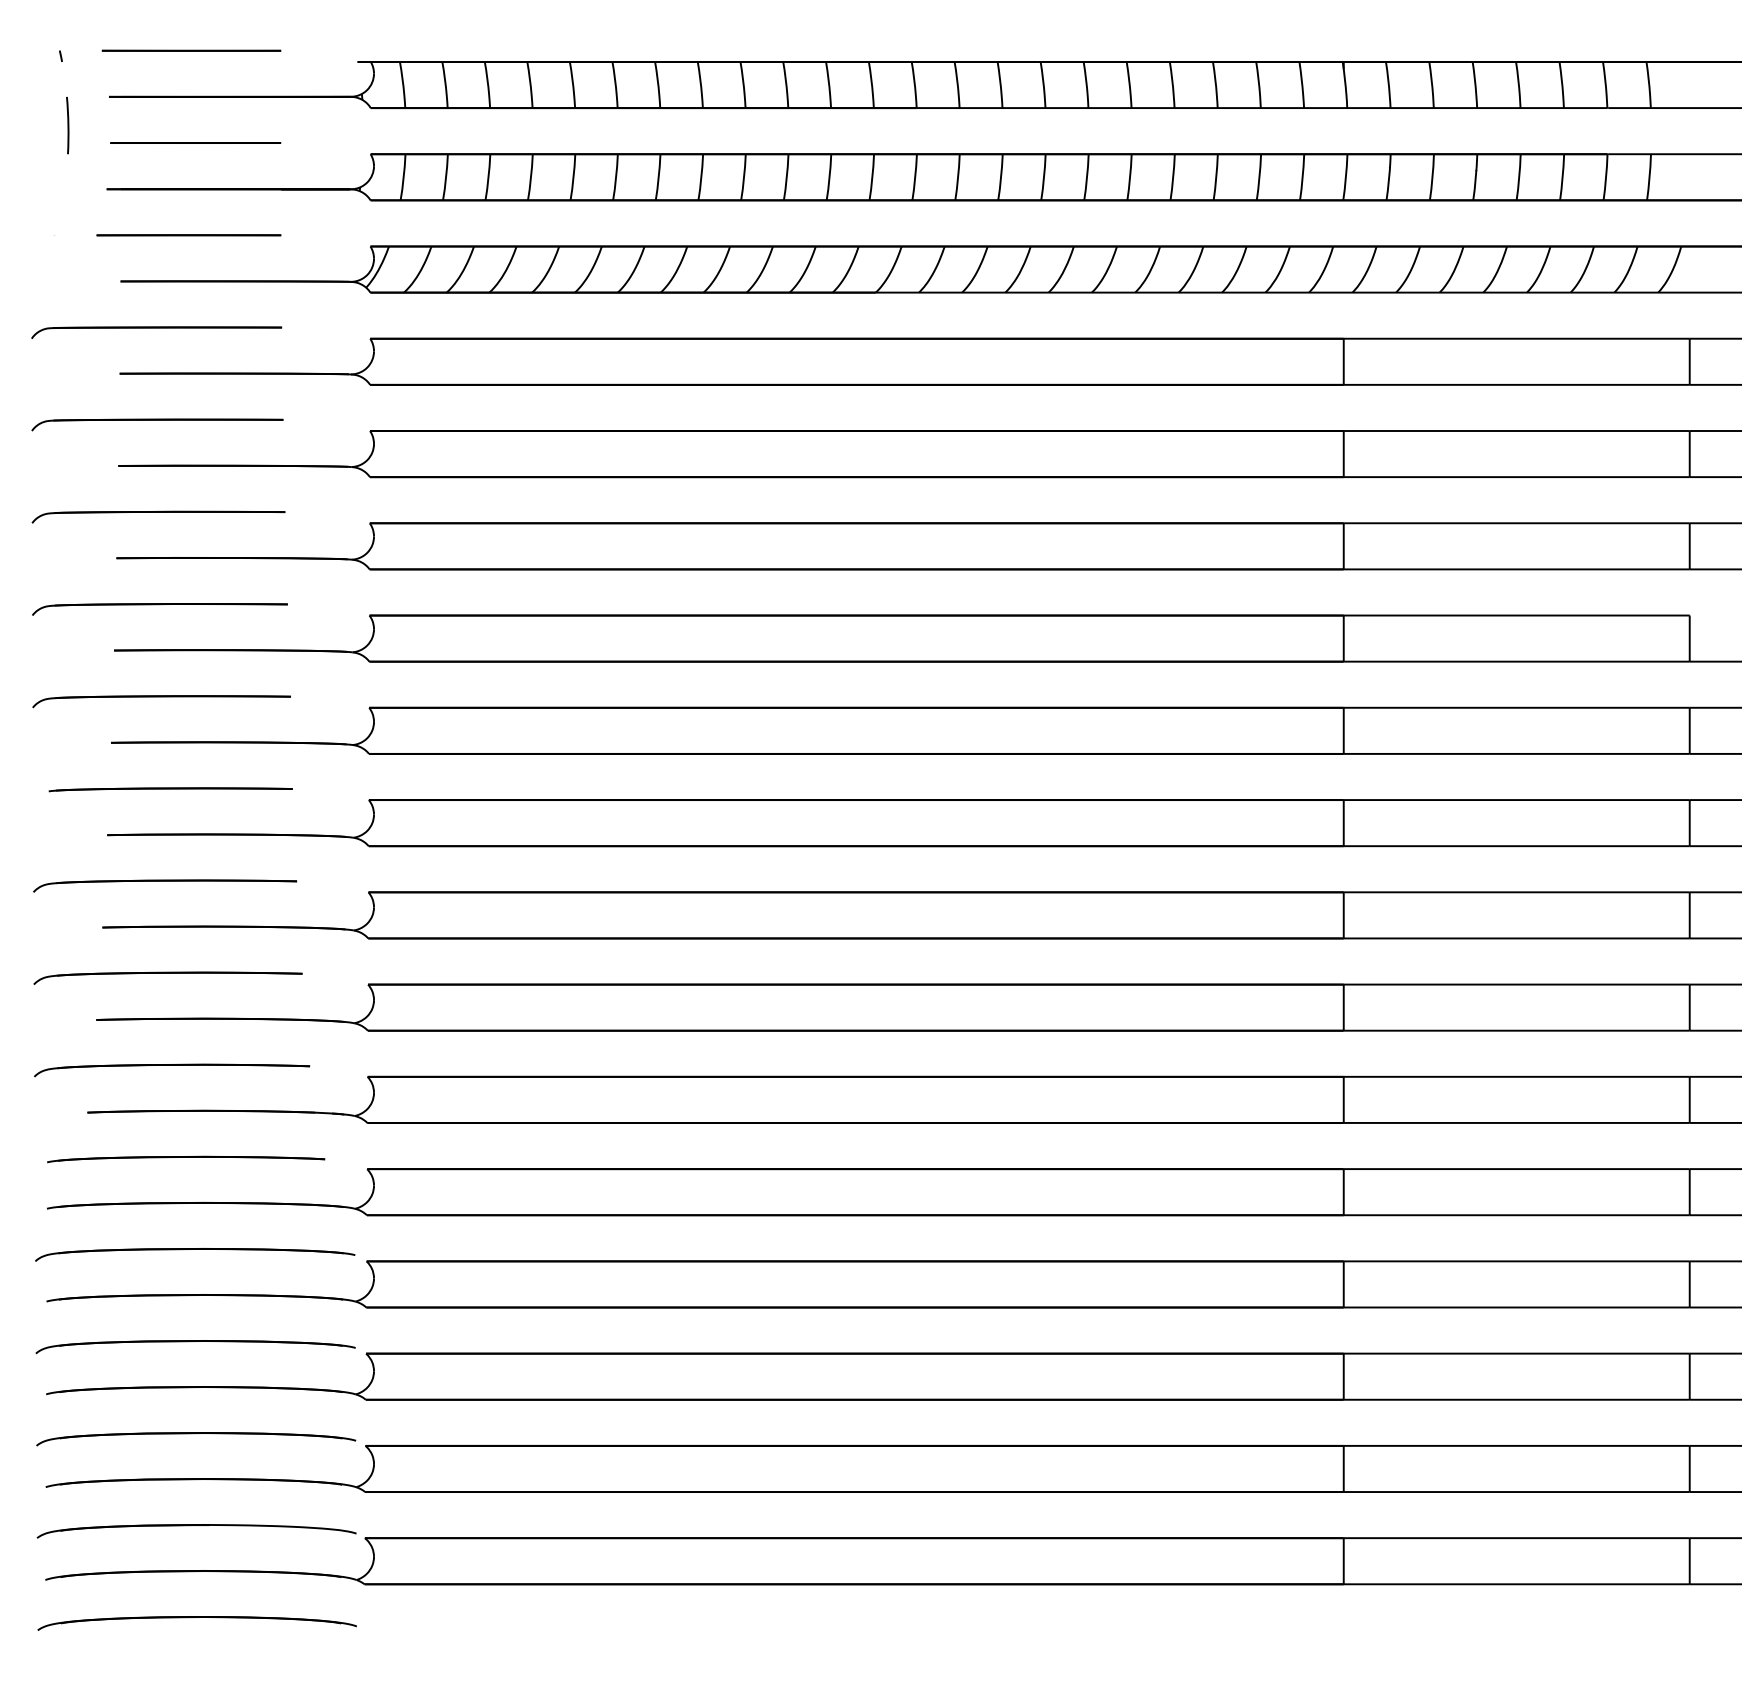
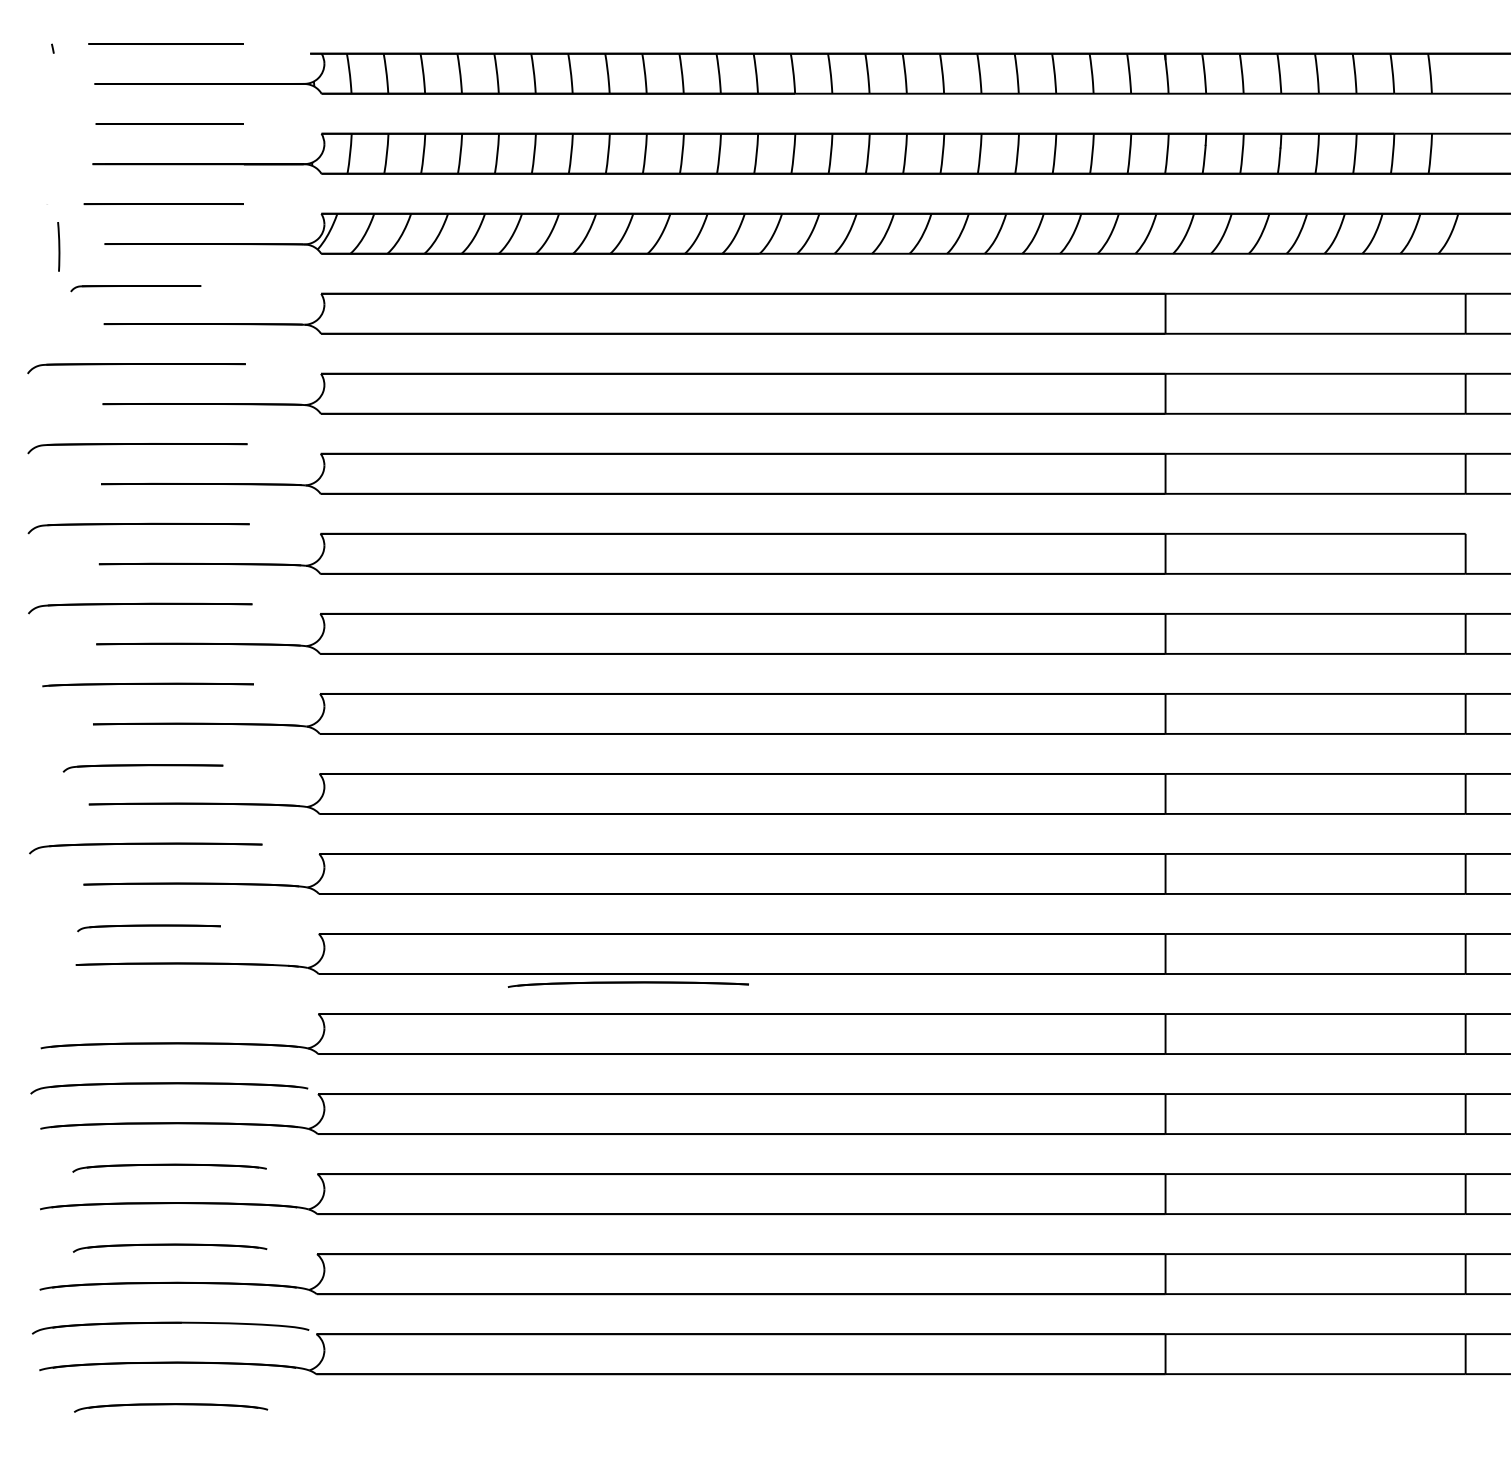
line: (67, 125) -> (58, 246), moved
part: (156, 332) -> (135, 288), size x0.6
part: (164, 886) -> (142, 768), size x0.7
part: (171, 1070) -> (148, 928), size x0.6
part: (185, 1159) -> (627, 984), moved
part: (195, 1347) -> (169, 1168), size x0.7
part: (195, 1439) -> (169, 1248), size x0.7
part: (196, 1622) -> (170, 1407), size x0.7

